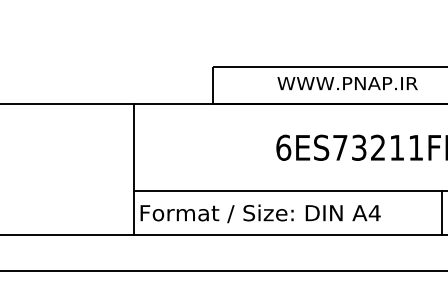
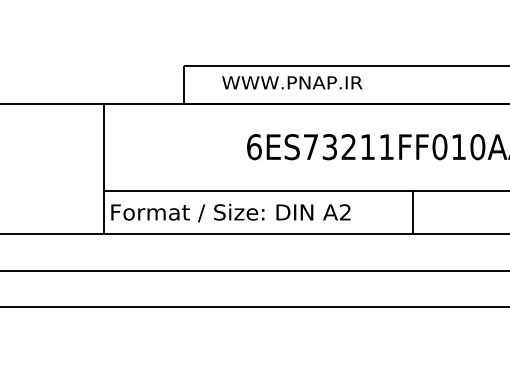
text: (347, 83) -> (292, 82), moved
text: (374, 213) -> (345, 212), A4 -> A2

